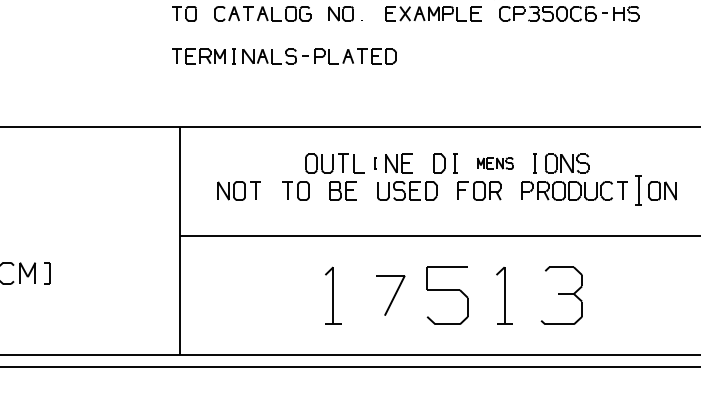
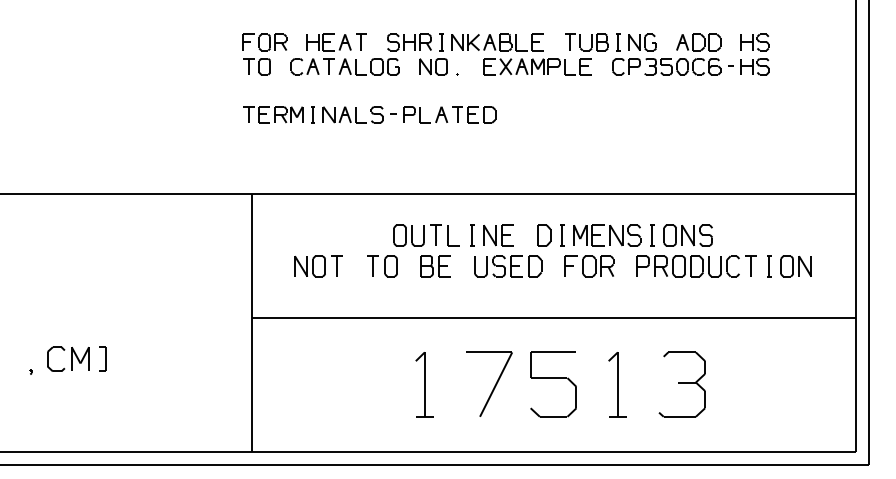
part: (375, 163) -> (472, 235), size x1.67
part: (495, 163) -> (607, 235), size x1.67
part: (639, 191) -> (769, 266), size x0.62
part: (390, 294) -> (489, 383), size x1.43

